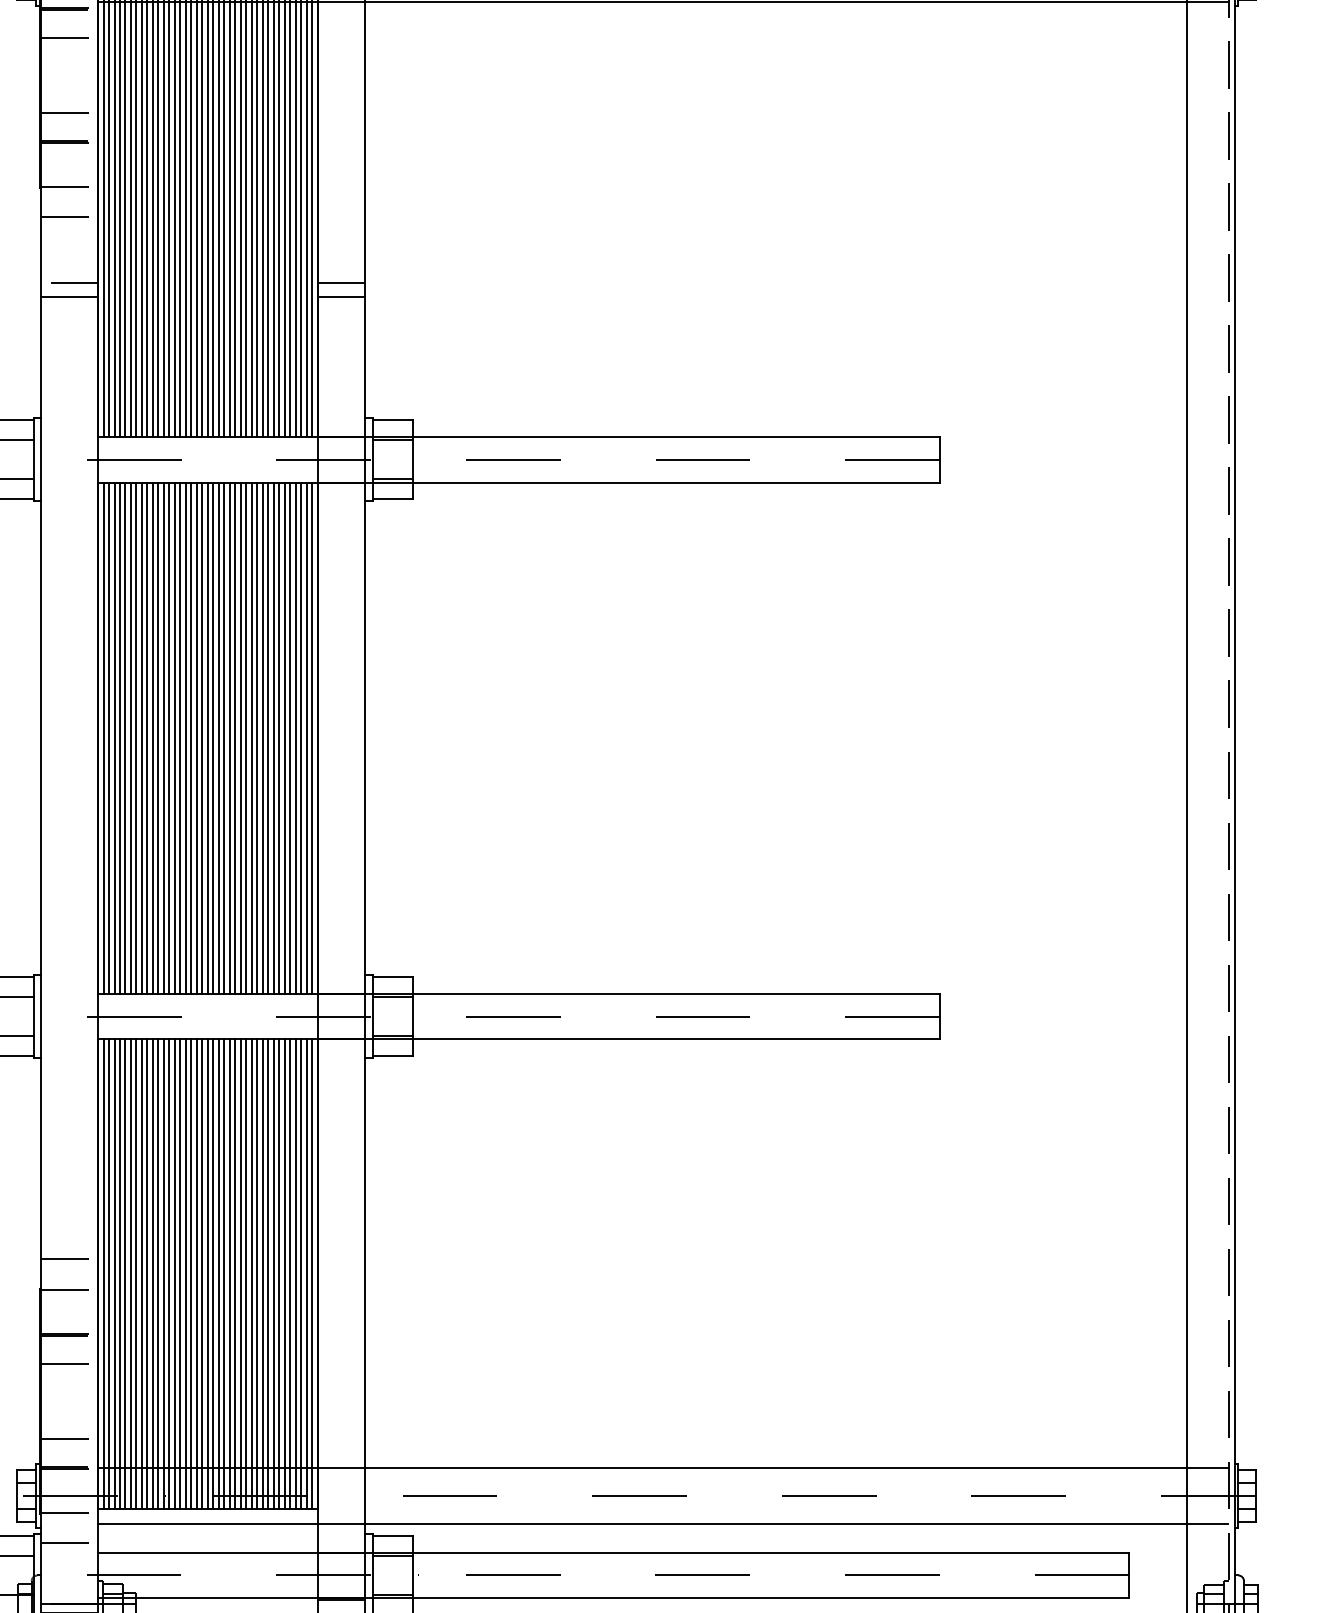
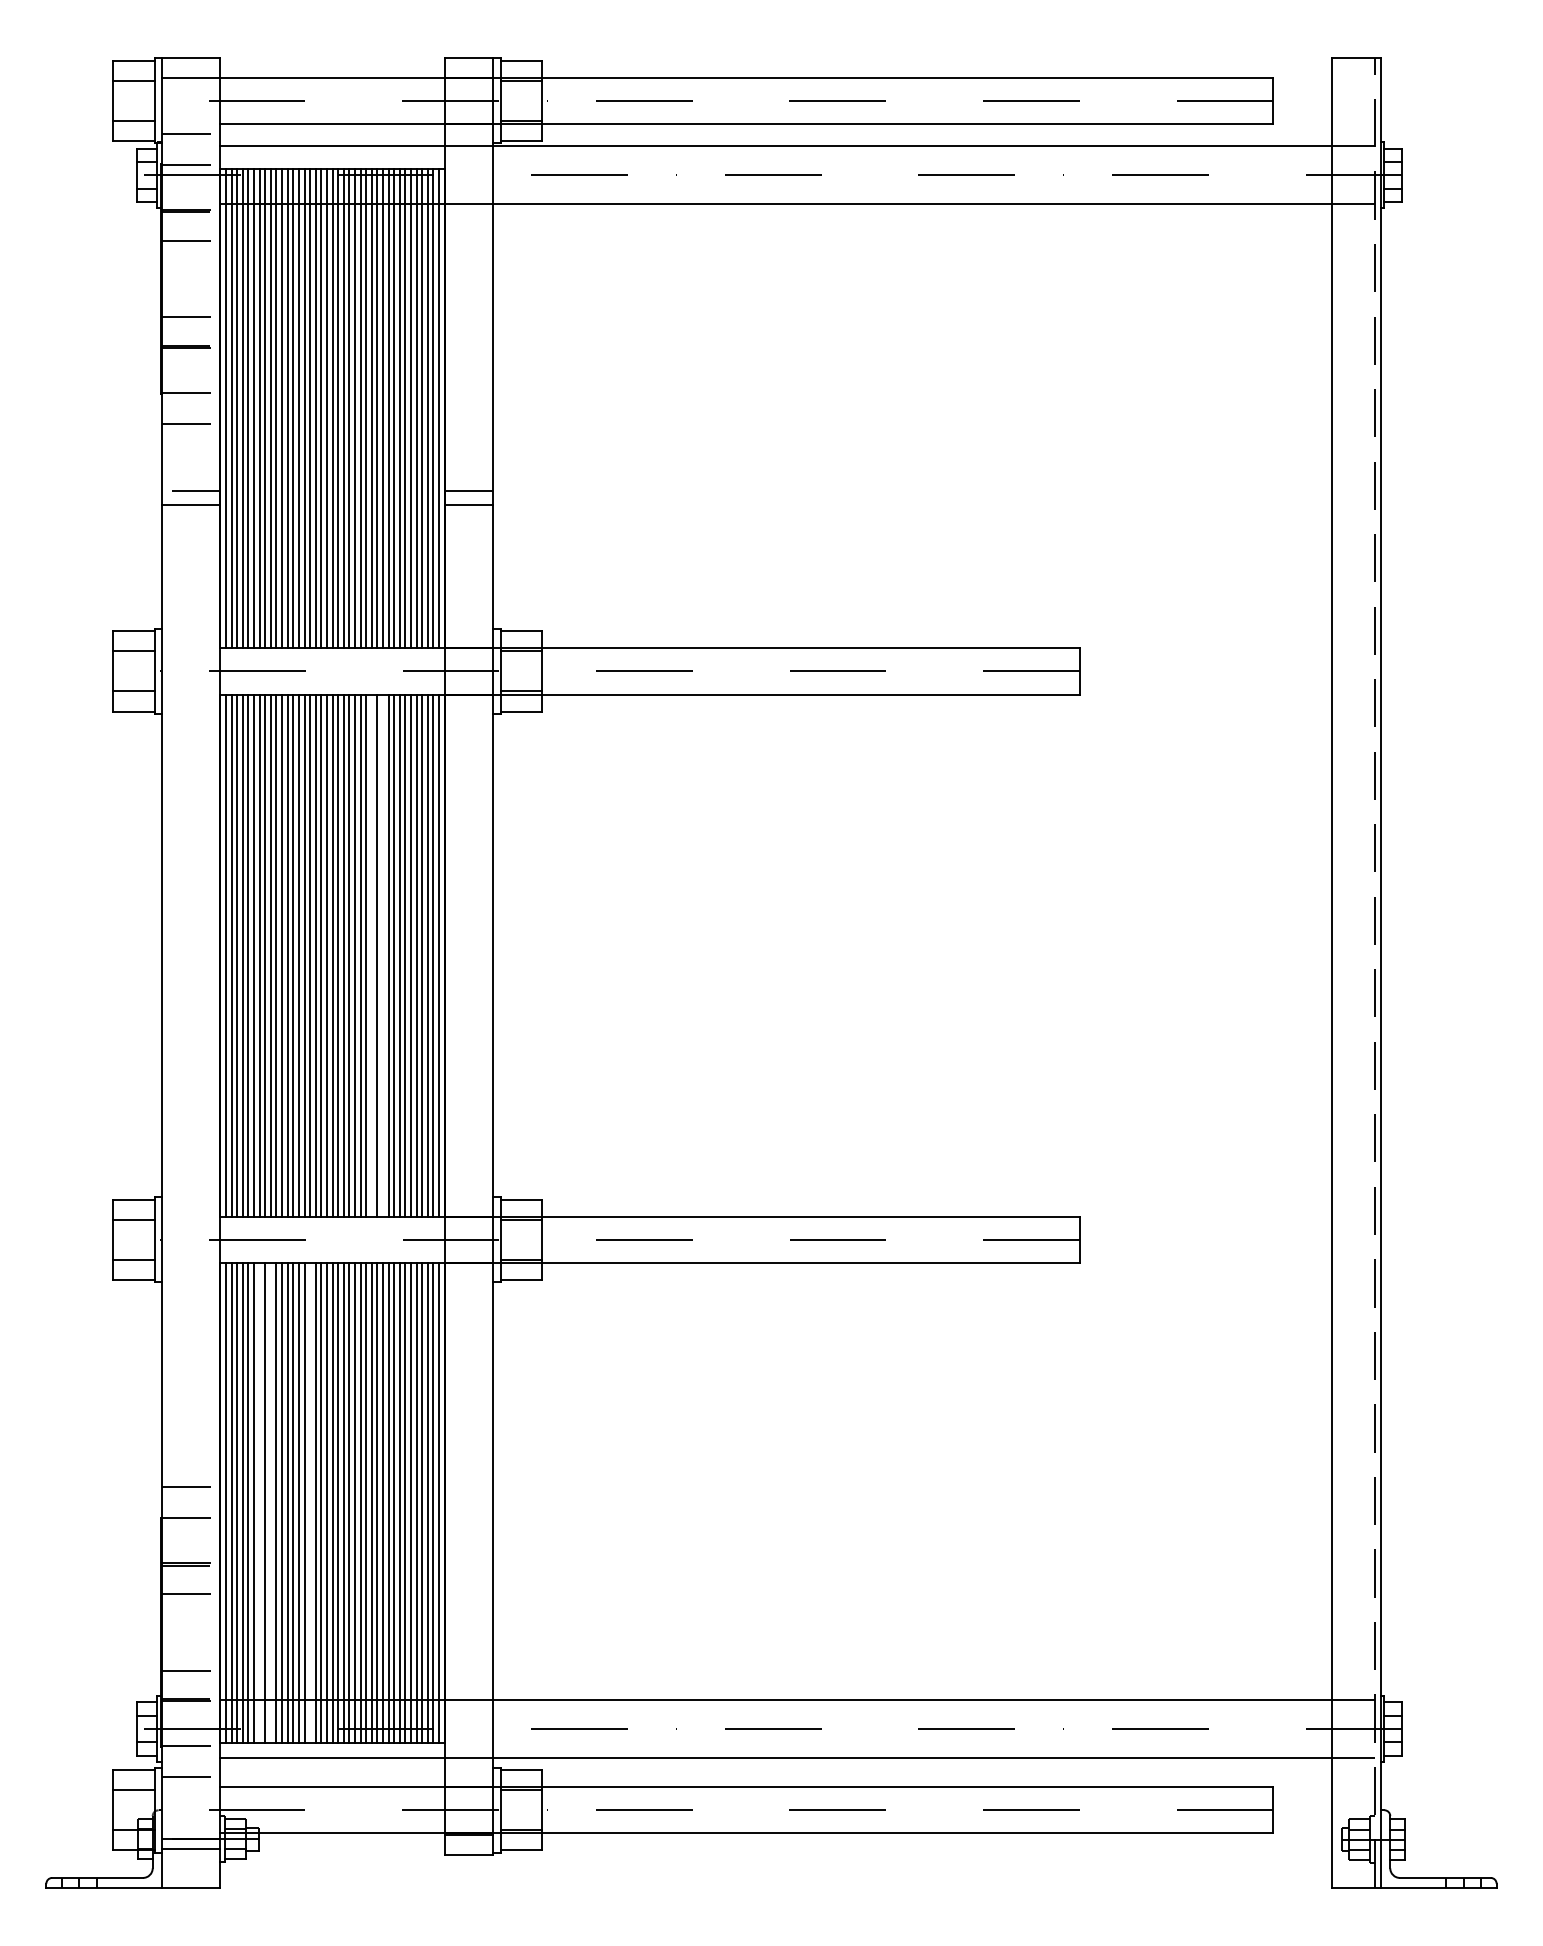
line: (246, 738) -> (371, 955), removed
line: (257, 738) -> (383, 955), removed
line: (136, 1274) -> (259, 1502), removed
line: (147, 1274) -> (270, 1502), removed
line: (186, 1274) -> (310, 1502), removed

